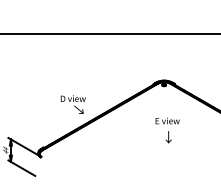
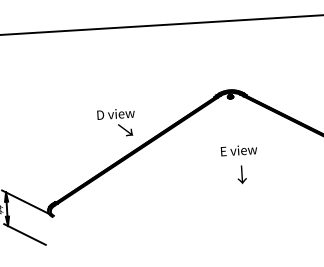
text: (72, 104) -> (115, 122), moved

